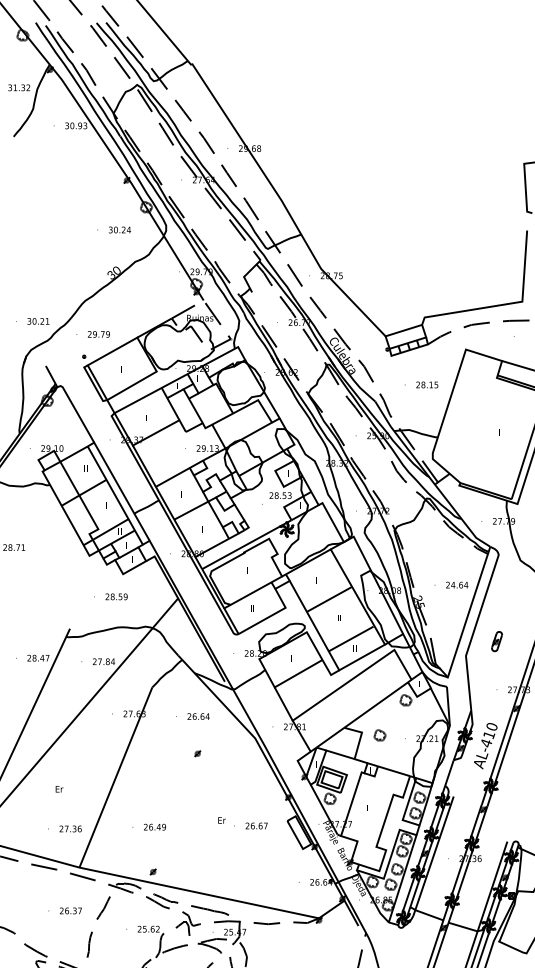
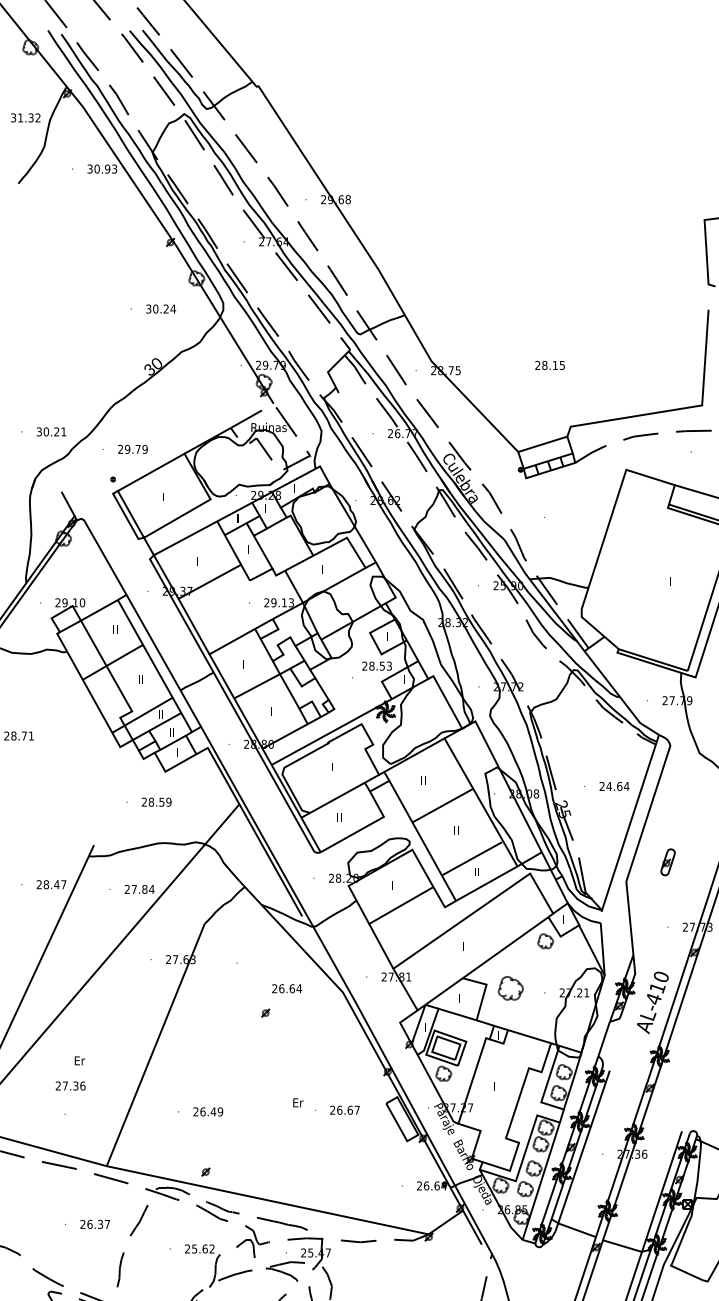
text: (427, 384) -> (550, 364), moved
text: (198, 716) -> (286, 988), moved
part: (379, 735) -> (510, 988), size x1.6
text: (70, 828) -> (70, 1085), moved

